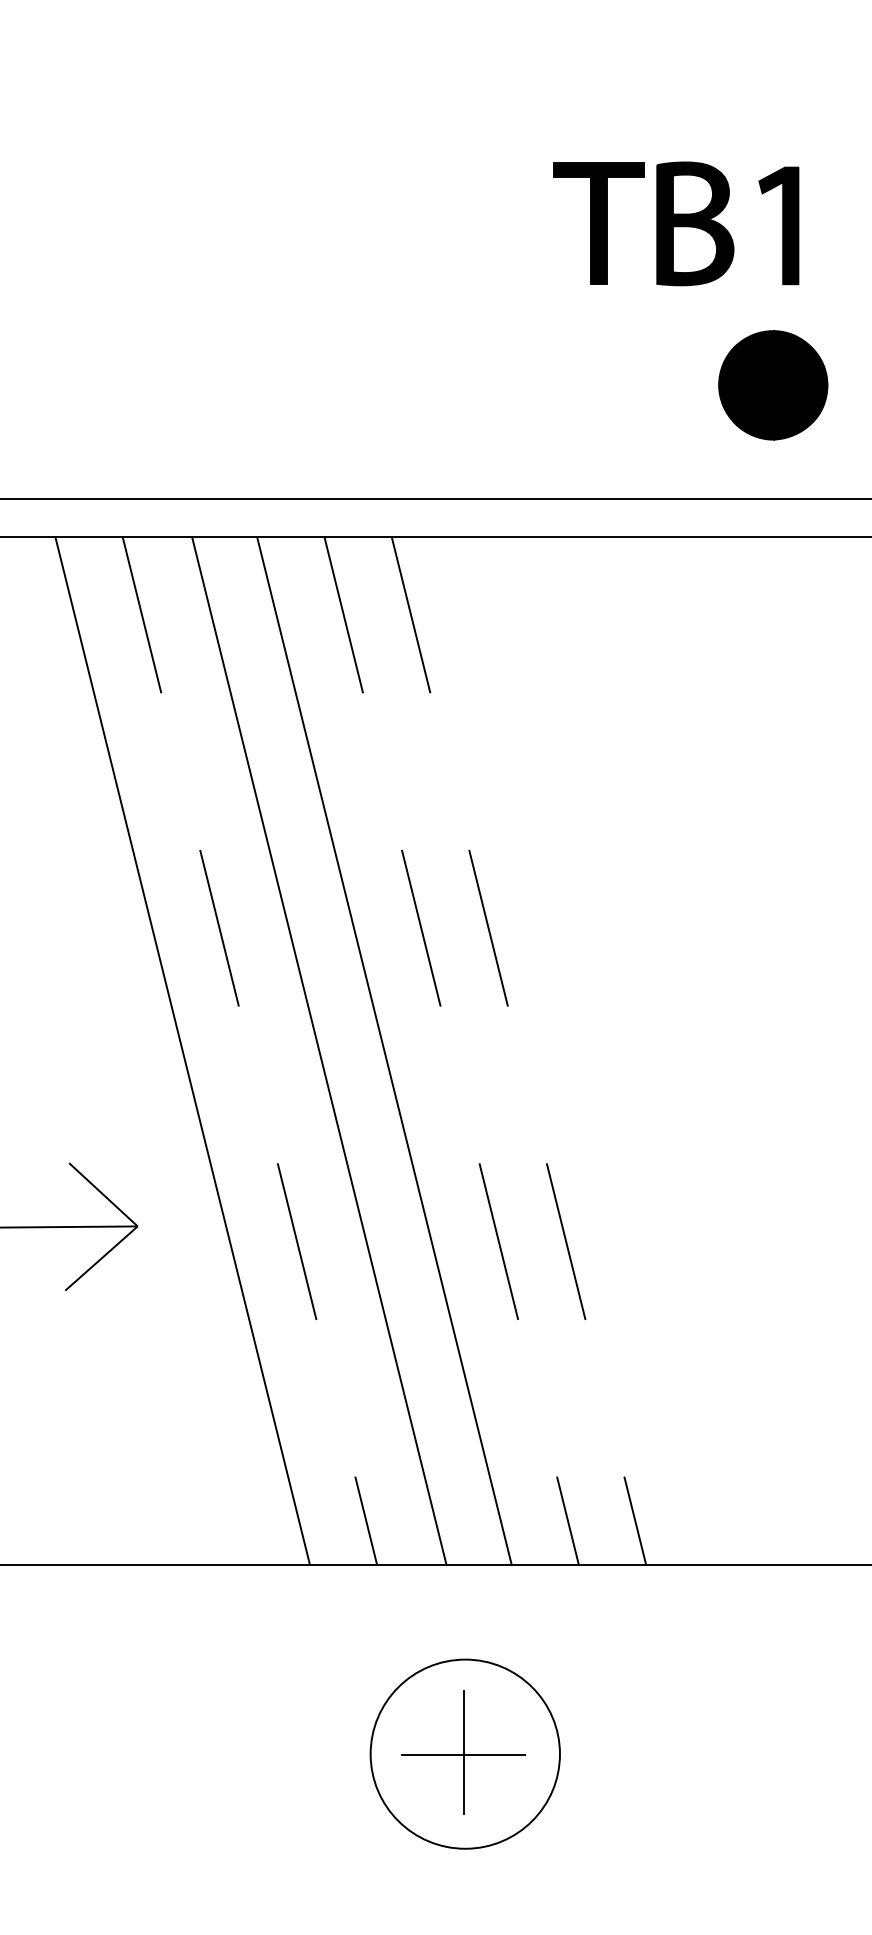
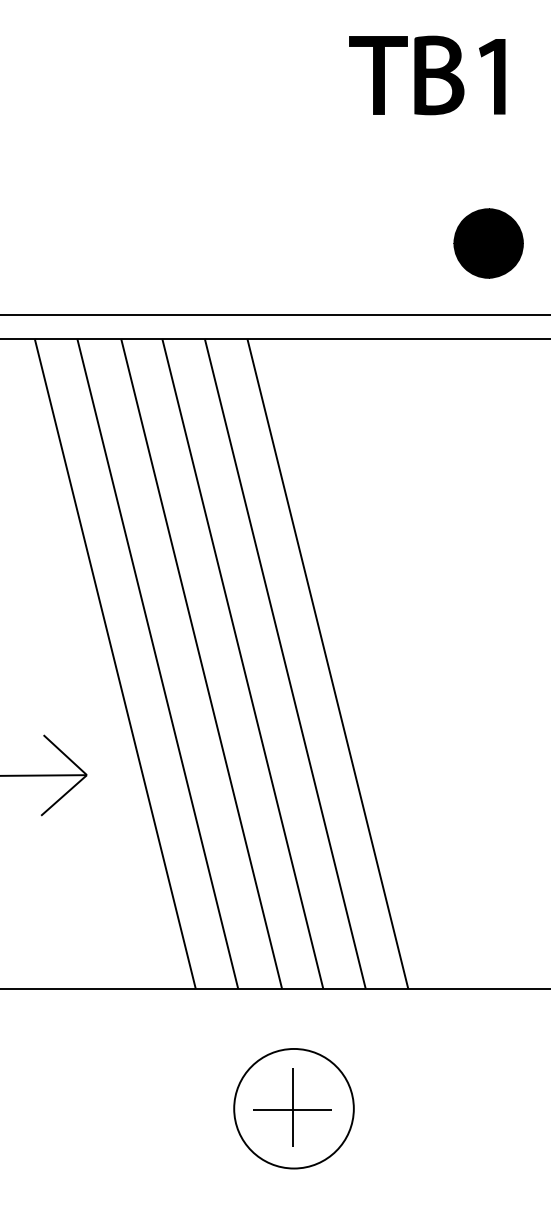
part: (676, 223) -> (427, 75), moved
line: (249, 1051) -> (157, 664), dashed -> solid
line: (451, 1051) -> (285, 664), dashed -> solid
line: (518, 1051) -> (327, 664), dashed -> solid

